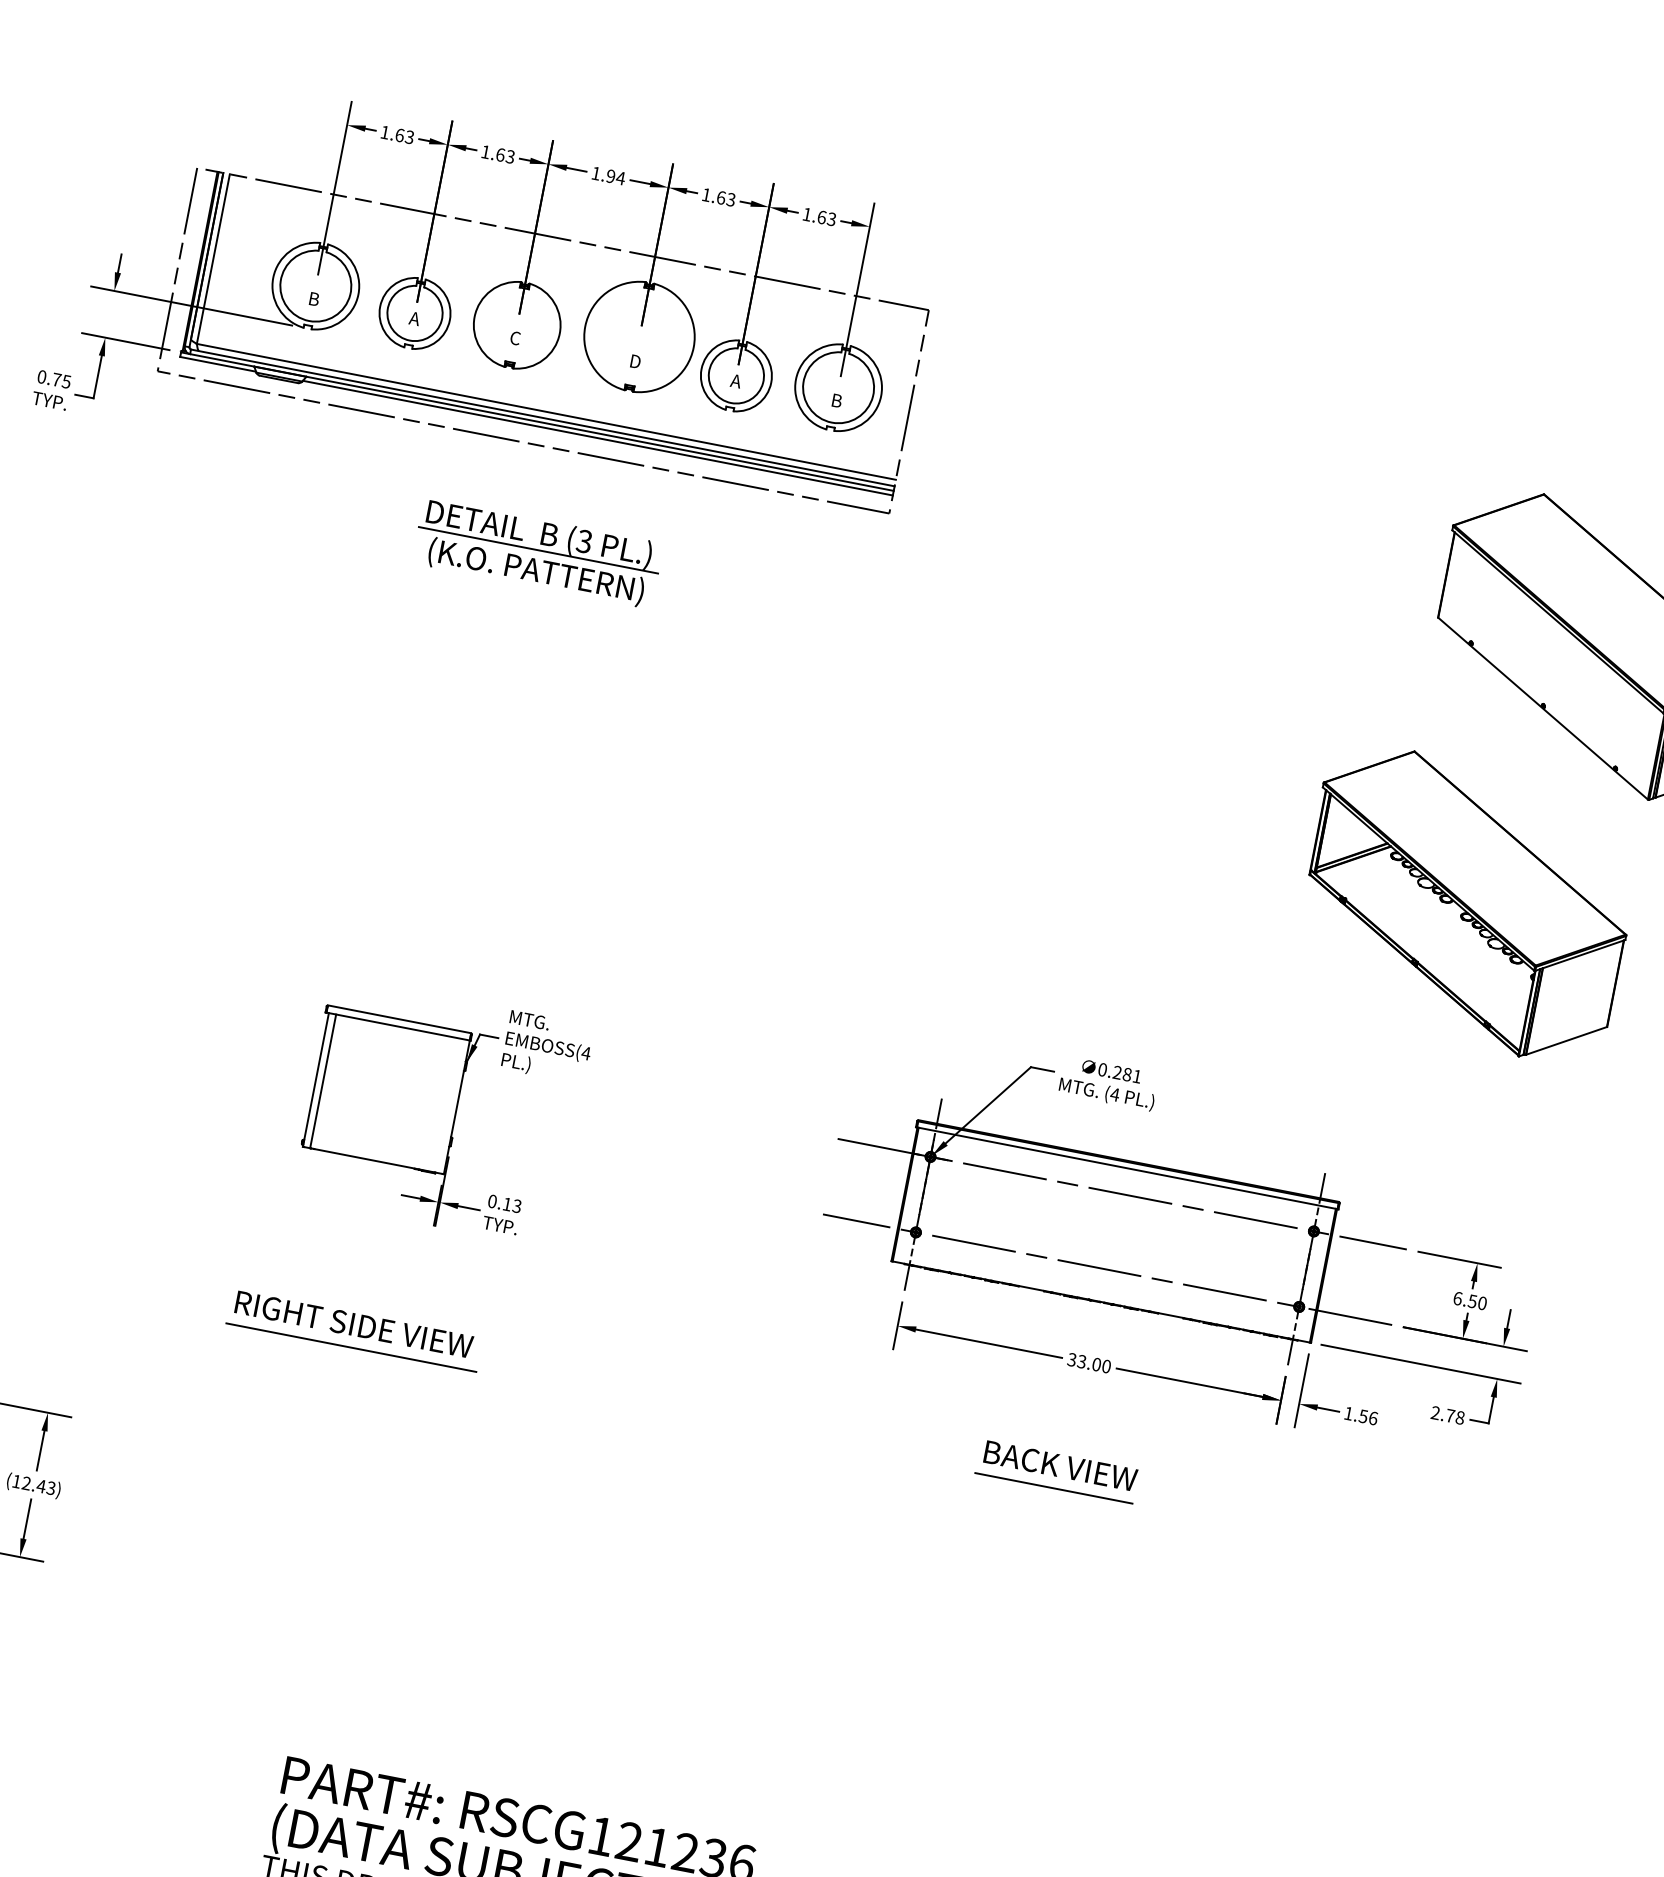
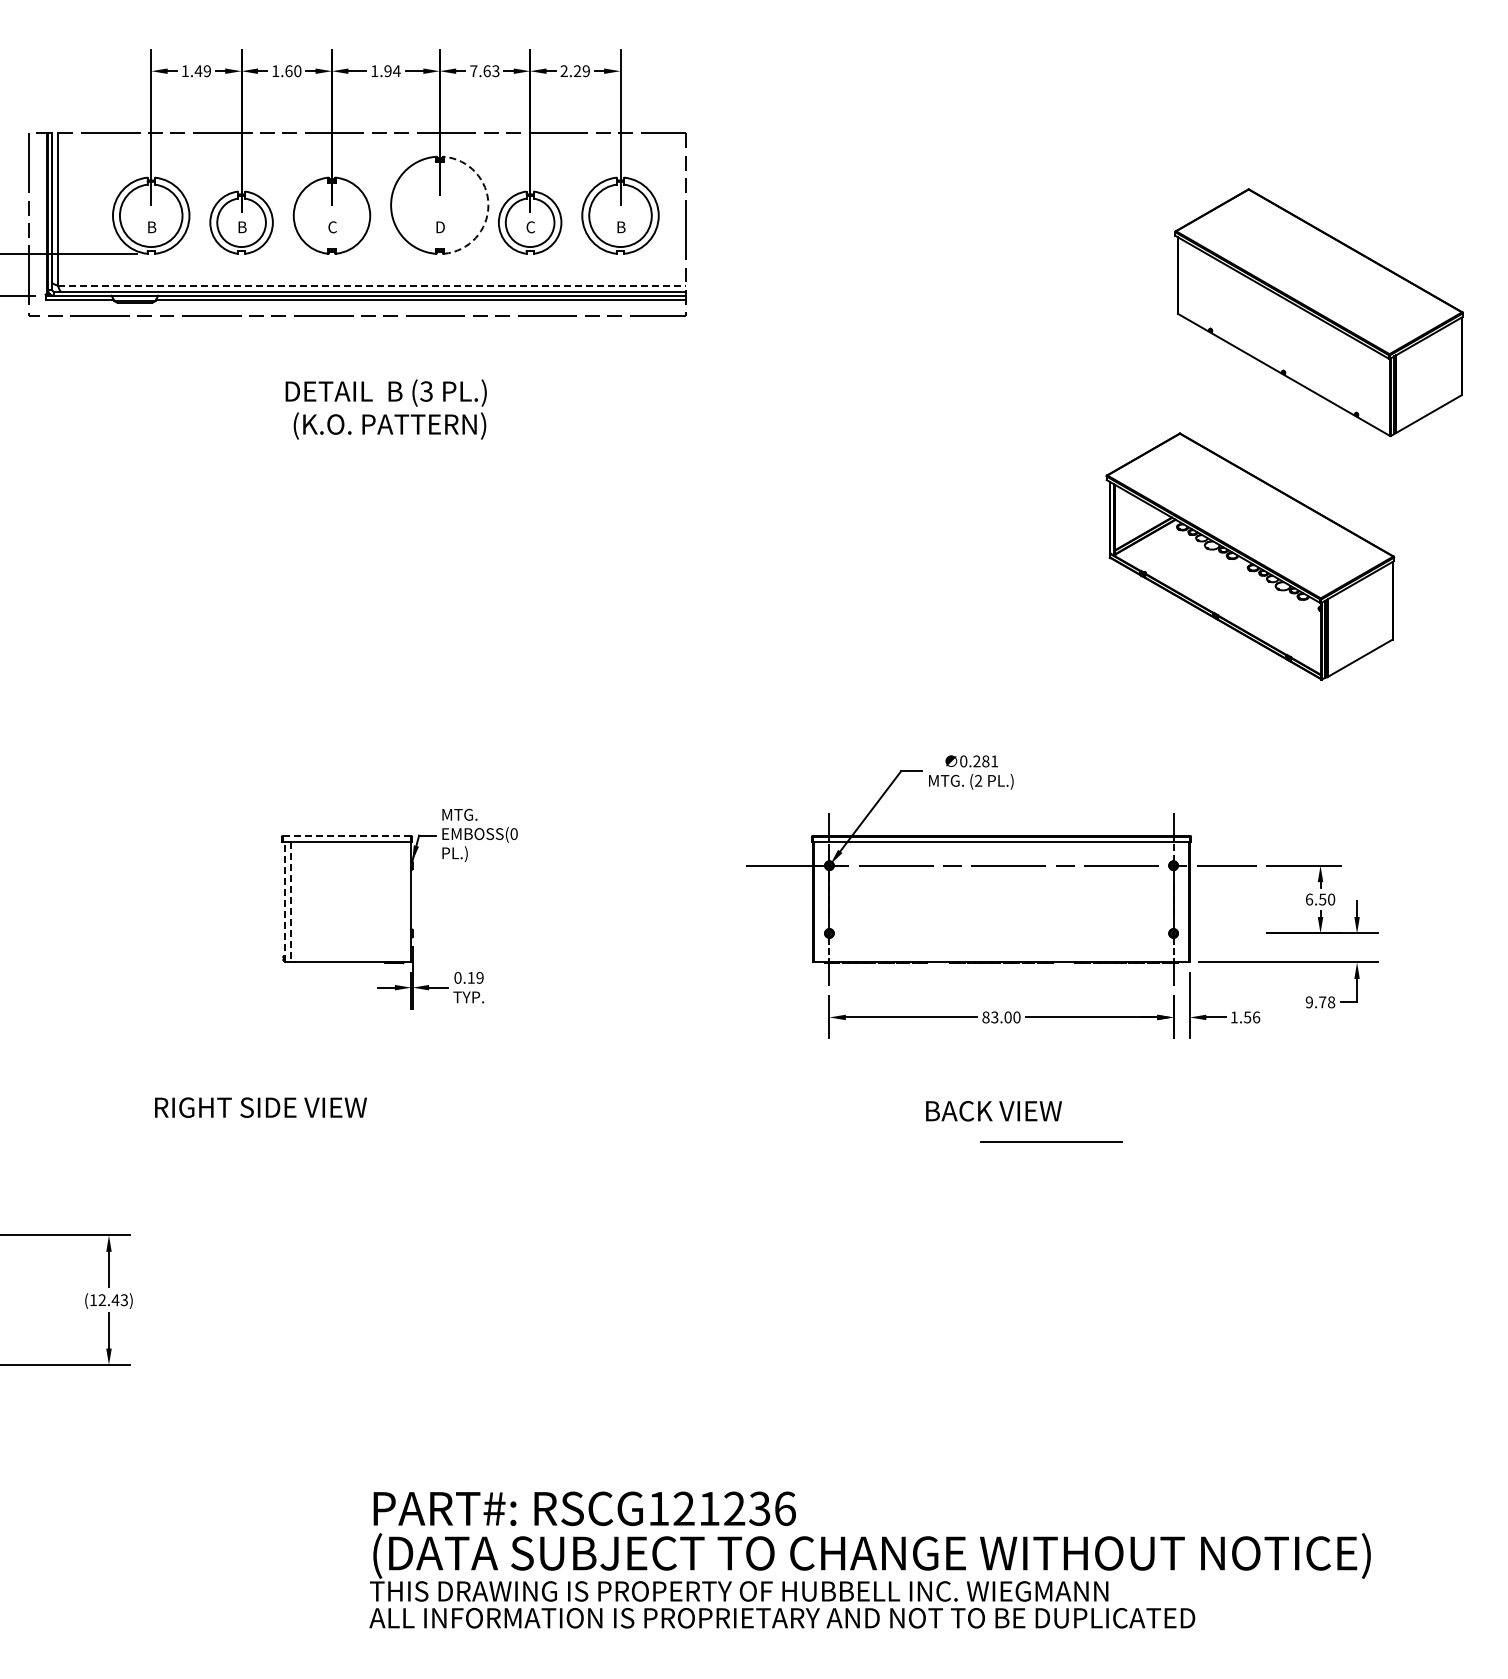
text: (404, 136) -> (202, 71), 1.63 -> 1.49
text: (510, 157) -> (297, 71), 1.63 -> 1.60
text: (706, 194) -> (473, 70), 1.63 -> 7.63
text: (818, 217) -> (574, 71), 1.63 -> 2.29
text: (413, 318) -> (241, 227), A -> B
arc: (693, 347) -> (488, 205), solid -> dashed
text: (735, 381) -> (530, 227), A -> C
line: (546, 411) -> (371, 285), solid -> dashed
line: (537, 549) -> (387, 406), removed
line: (400, 1018) -> (347, 835), solid -> dashed
text: (586, 1054) -> (514, 834), (4 -> (0
line: (315, 1078) -> (284, 901), solid -> dashed
line: (323, 1081) -> (291, 902), solid -> dashed
text: (1115, 1094) -> (978, 780), (4 -> (2
text: (516, 1205) -> (479, 977), 0.13 -> 0.19
line: (1107, 1269) -> (1001, 933), removed
text: (353, 1324) -> (260, 1107), moved
line: (351, 1348) -> (360, 1128), removed
text: (1071, 1359) -> (985, 1017), 33.00 -> 83.00
text: (1435, 1413) -> (1309, 1002), 2.78 -> 9.78
line: (1053, 1488) -> (1051, 1141), moved

